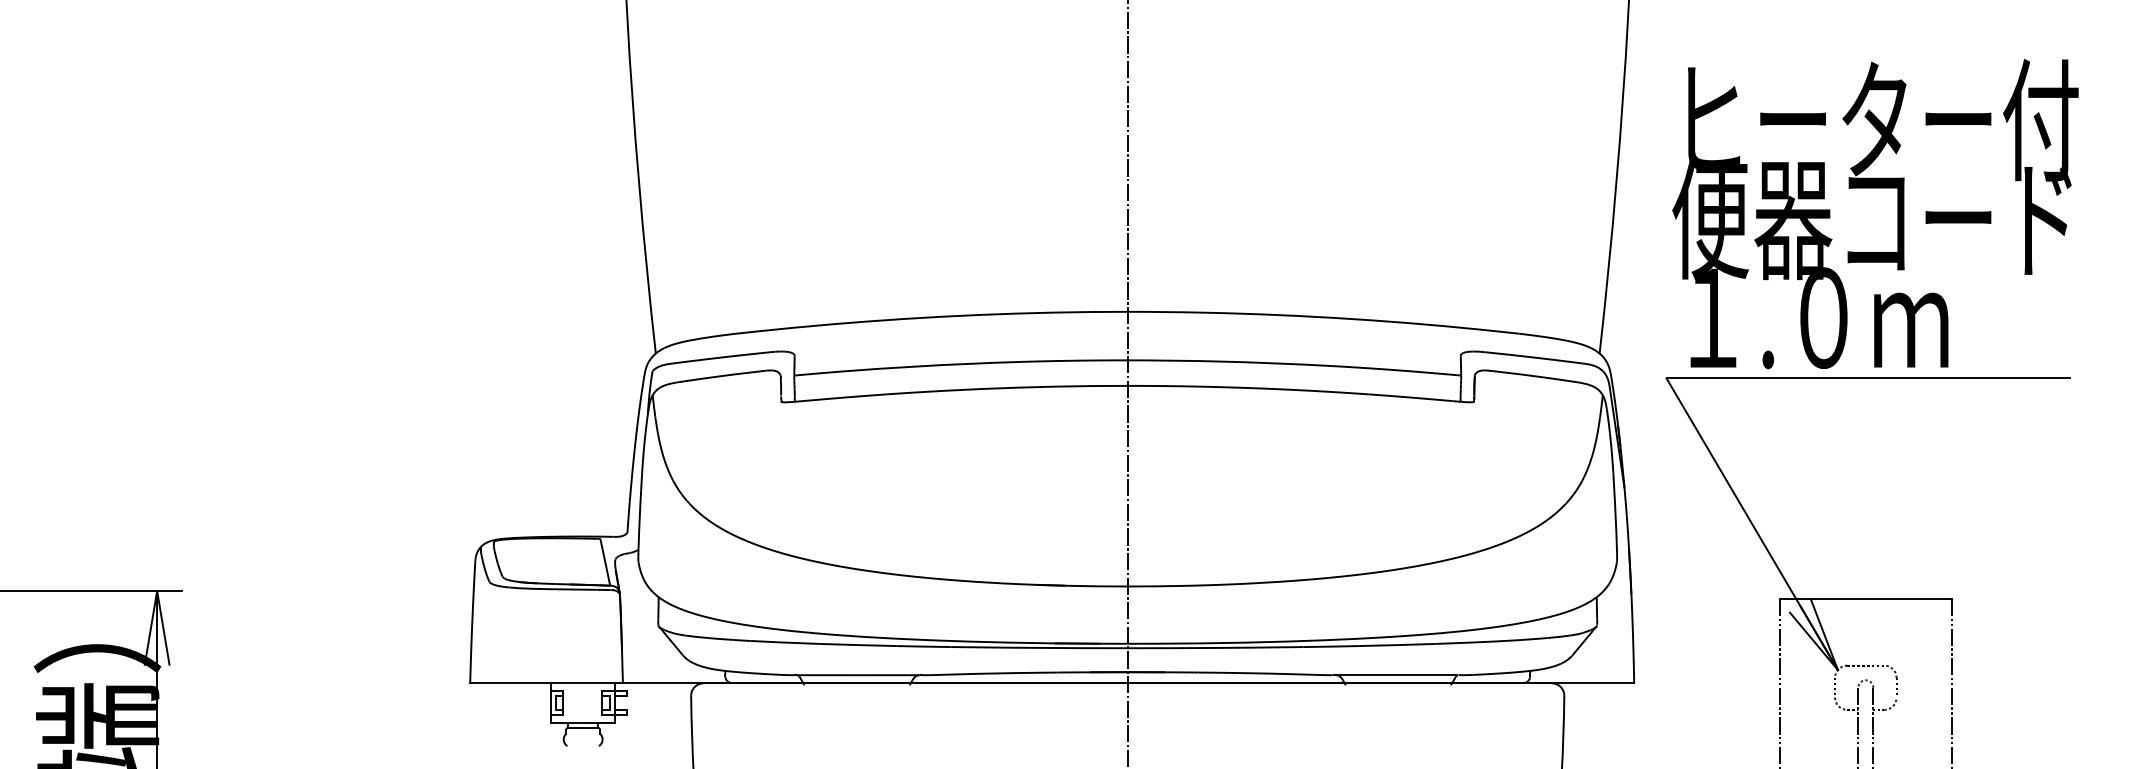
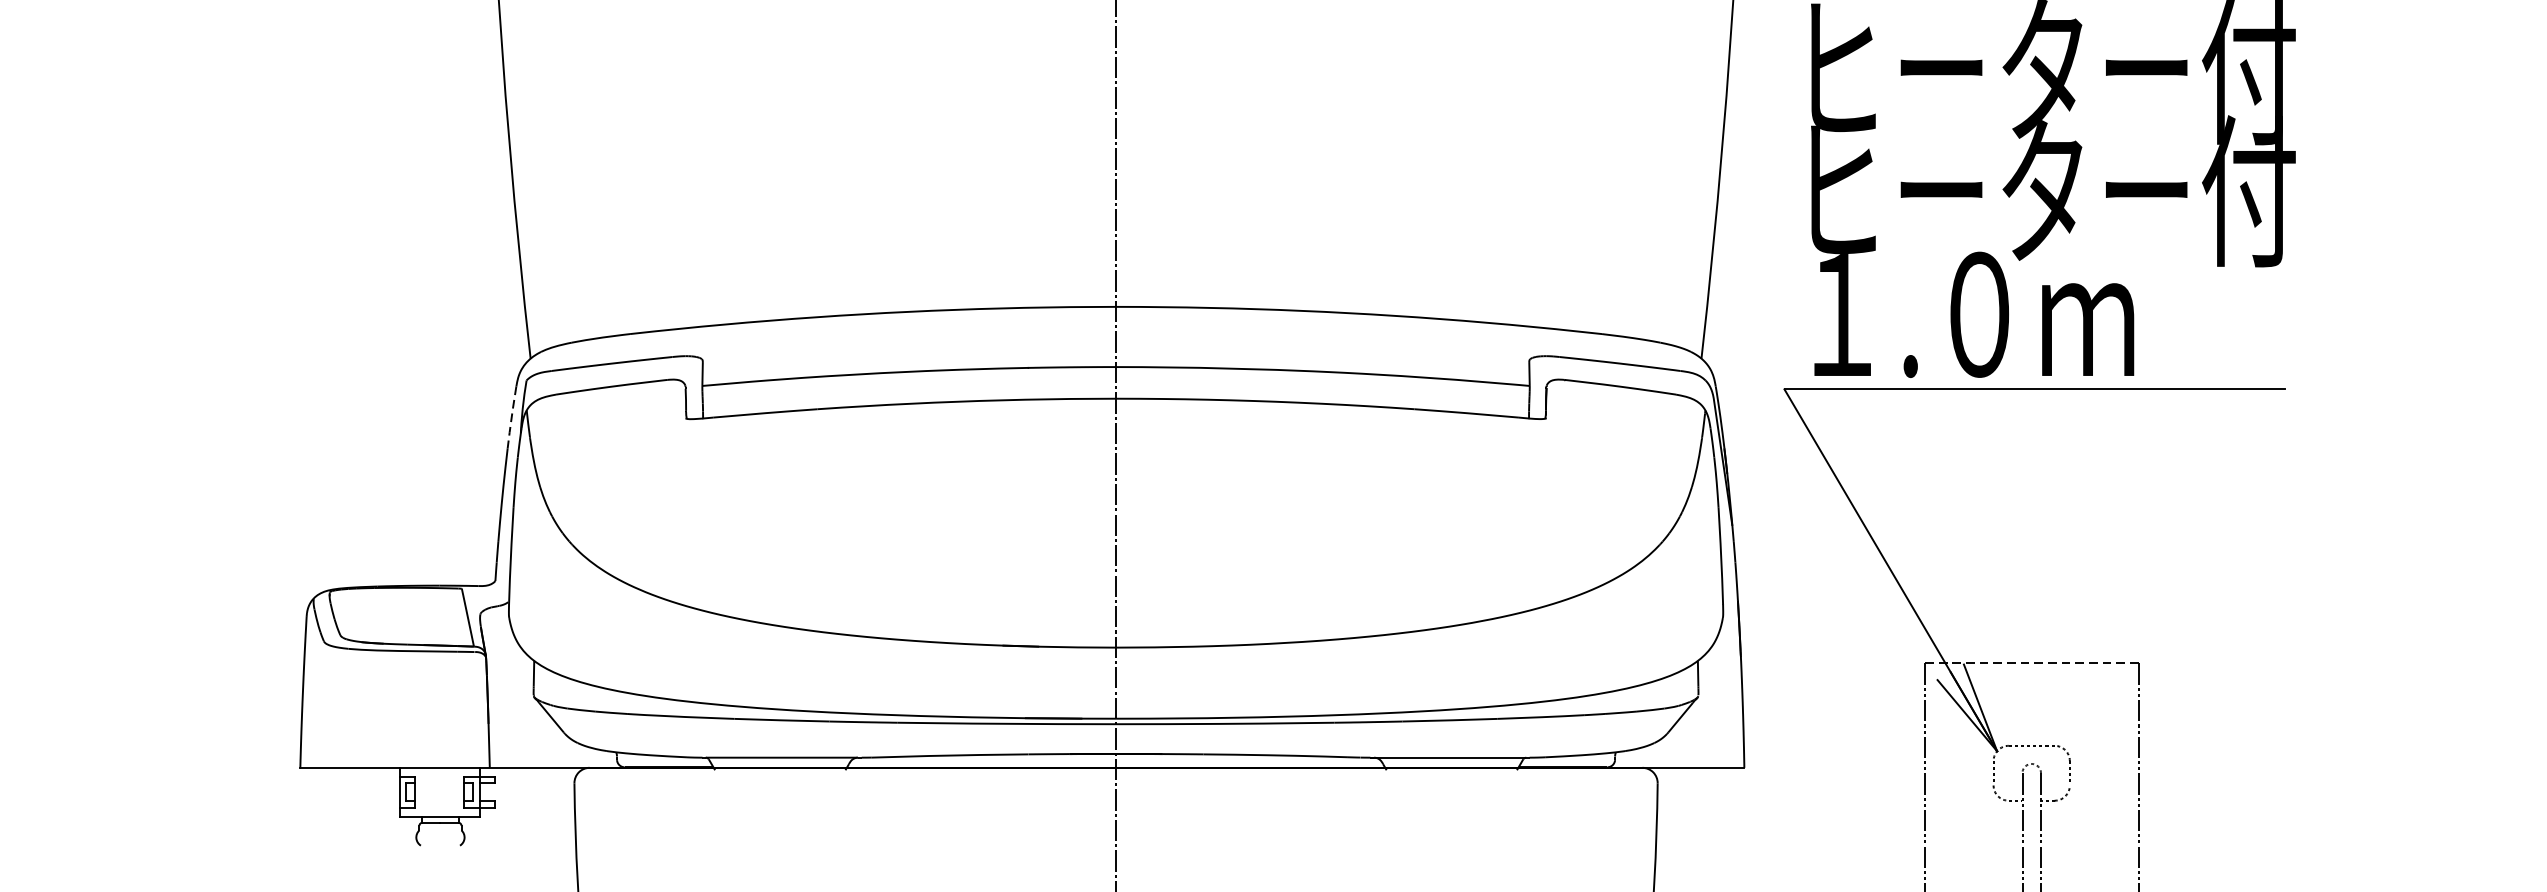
text: (1875, 218) -> (2043, 191), 便器コード -> ヒーター付
line: (640, 401) -> (511, 418), solid -> dashed
line: (1865, 599) -> (2031, 663), solid -> dashed

